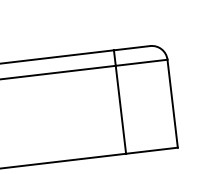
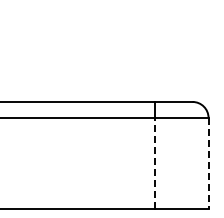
line: (172, 103) -> (208, 163), solid -> dashed
line: (121, 108) -> (155, 162), solid -> dashed

